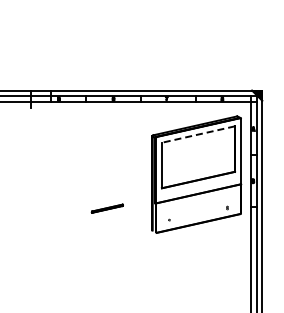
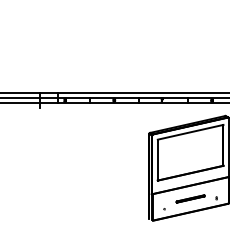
line: (197, 134) -> (189, 132), dashed -> solid
line: (106, 208) -> (189, 198), moved

